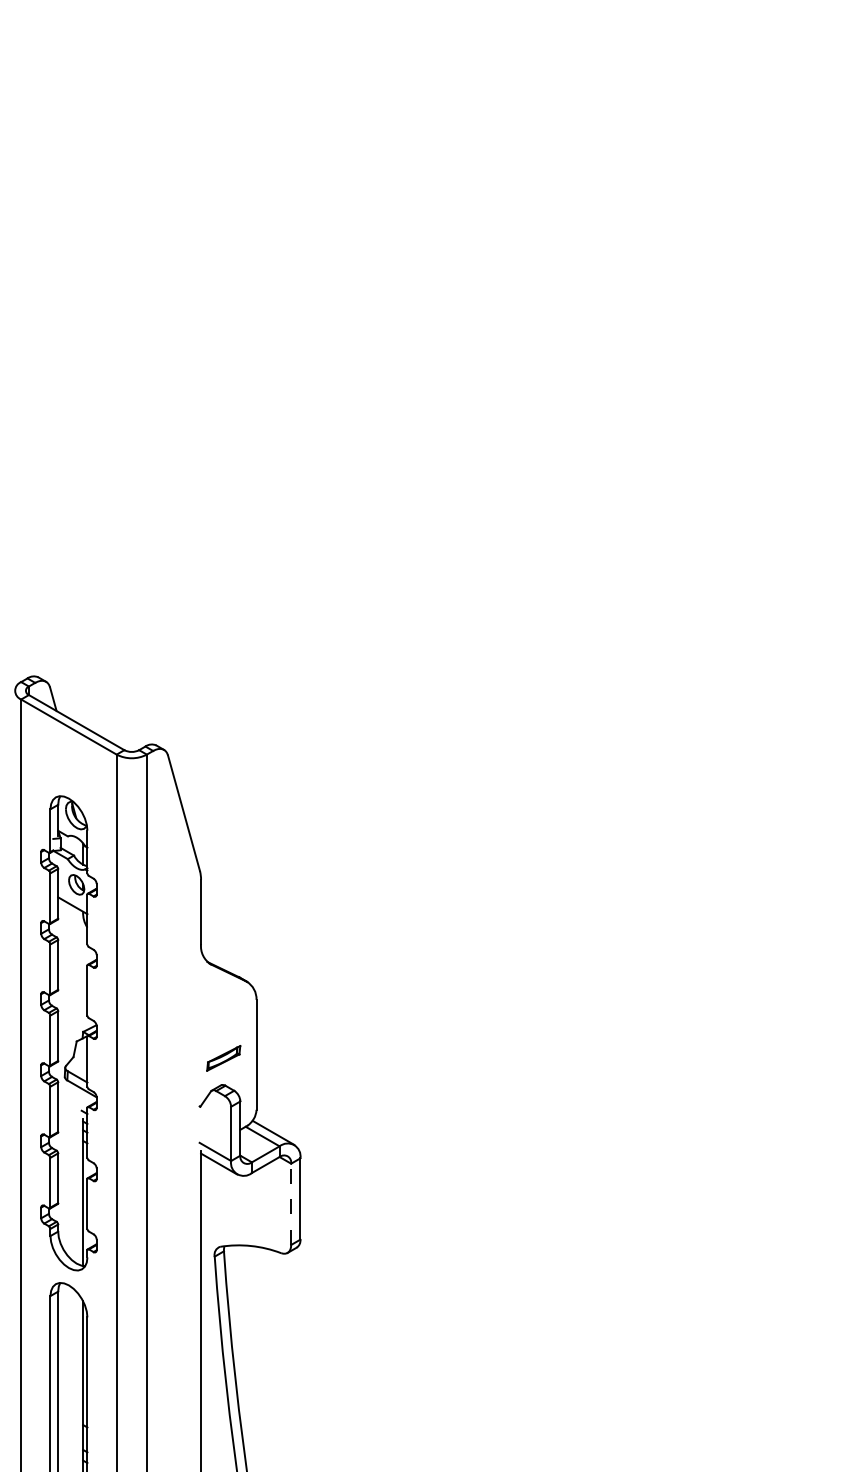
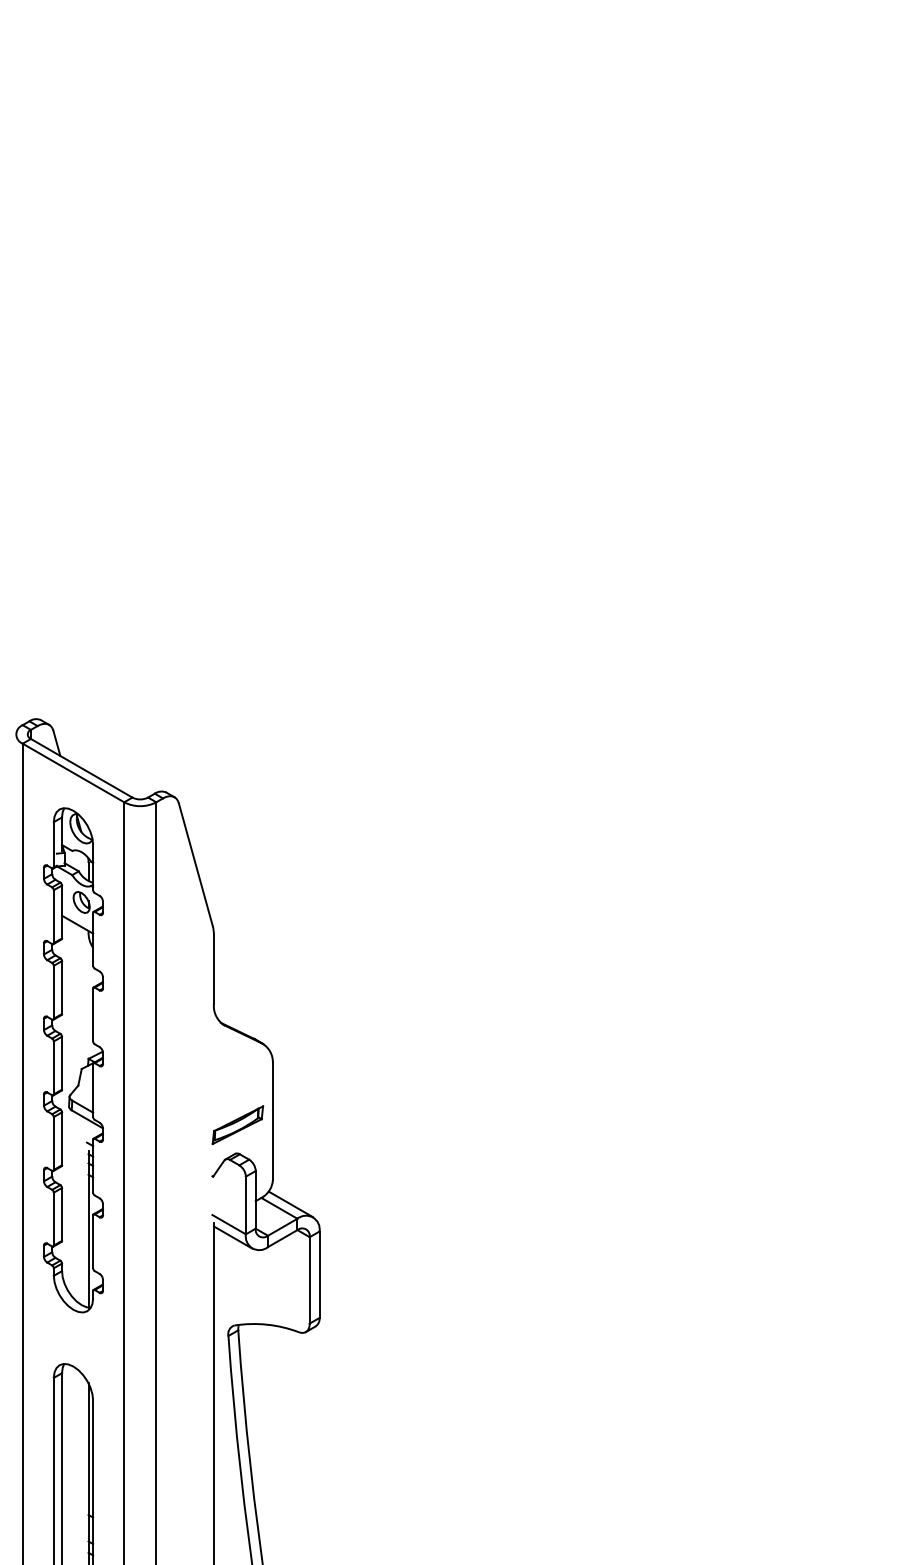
part: (68, 1033) -> (73, 1060), moved
part: (223, 1058) -> (237, 1125), size x1.43
line: (291, 1204) -> (310, 1280), dashed -> solid

